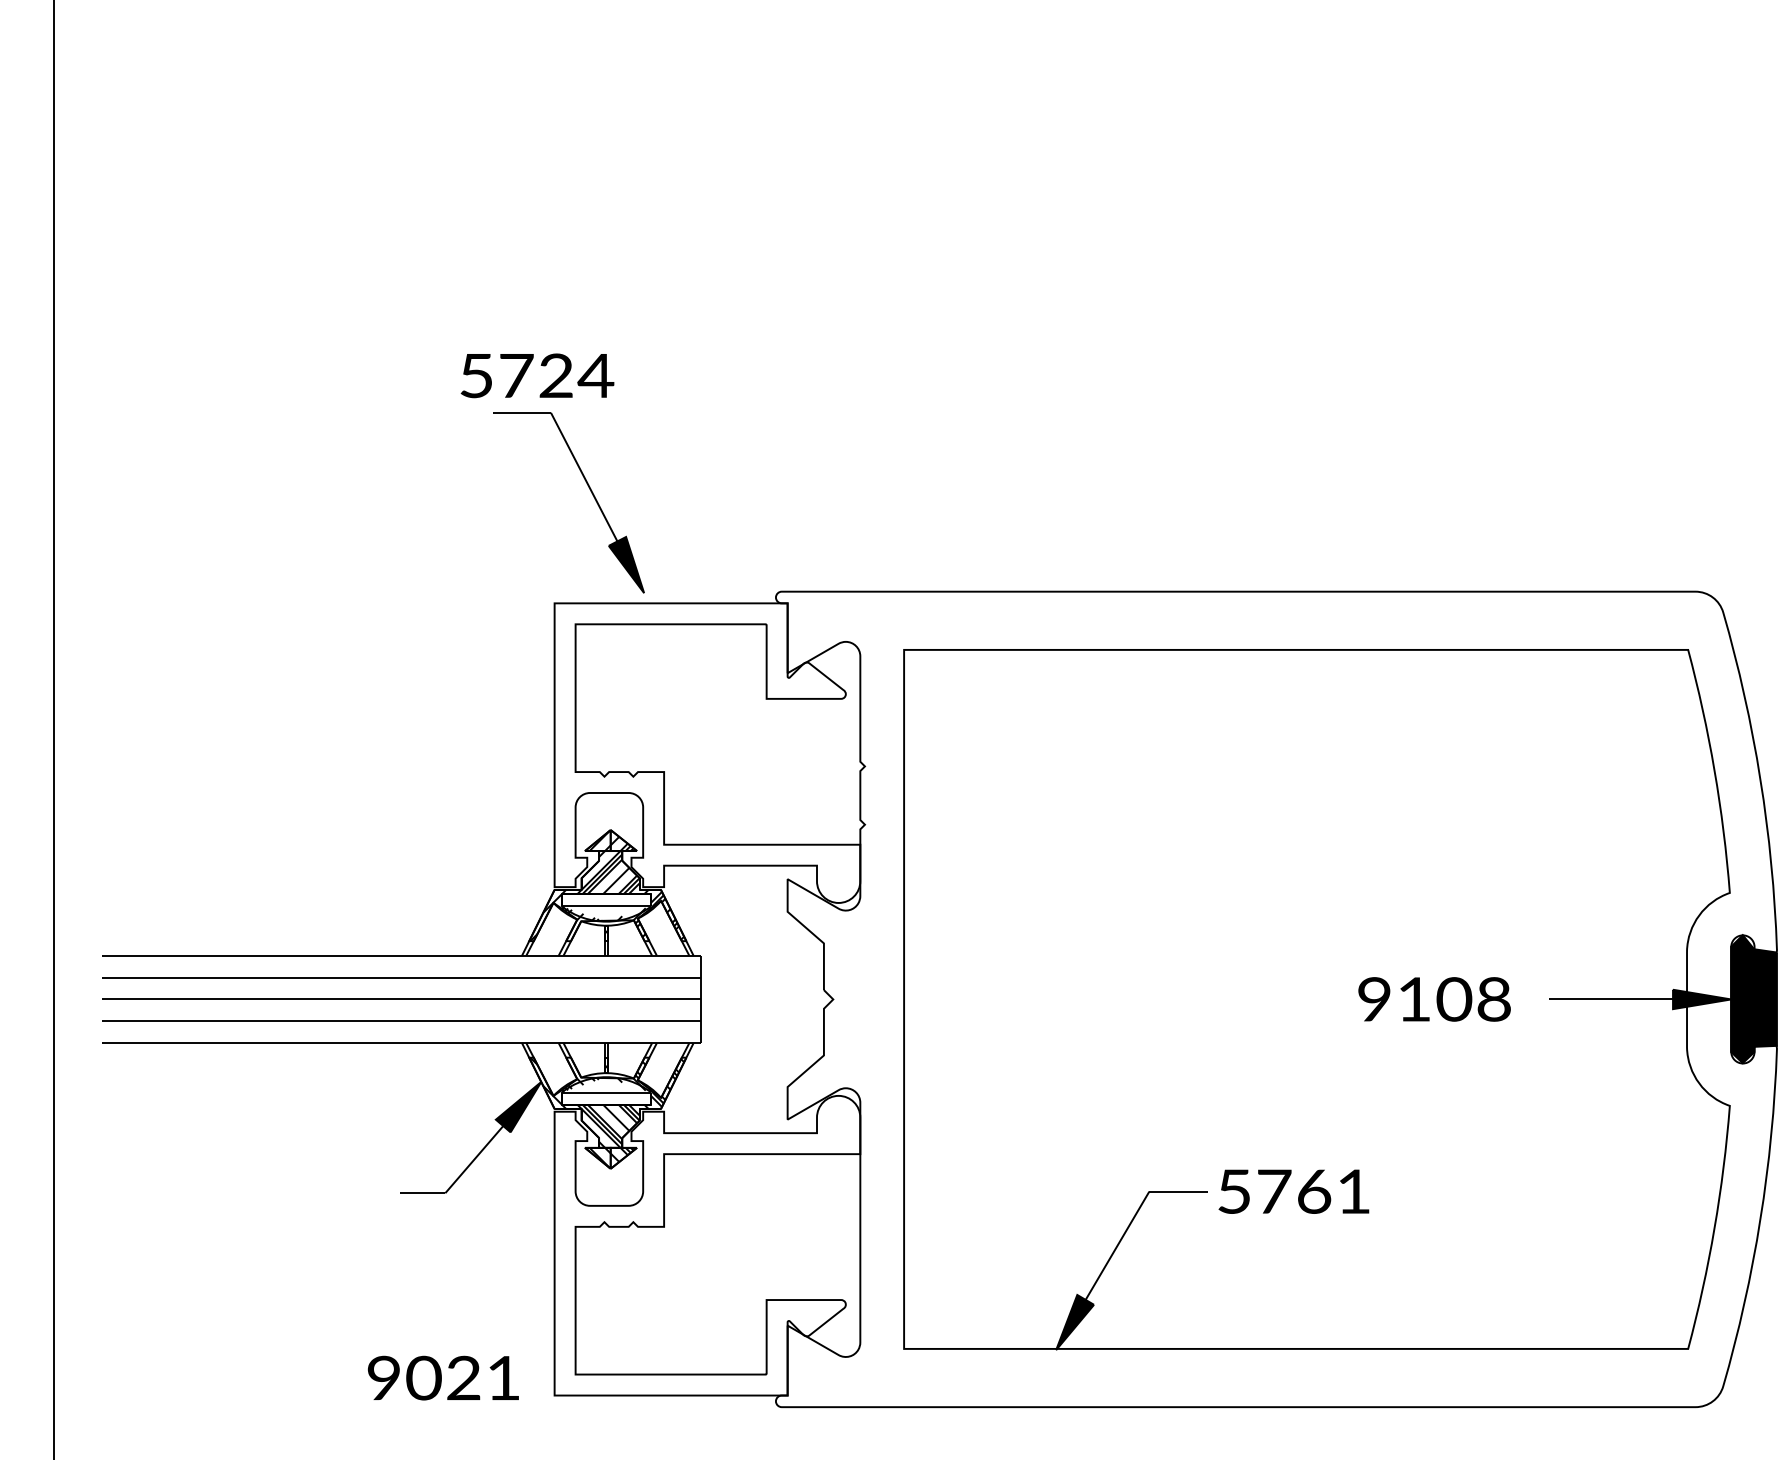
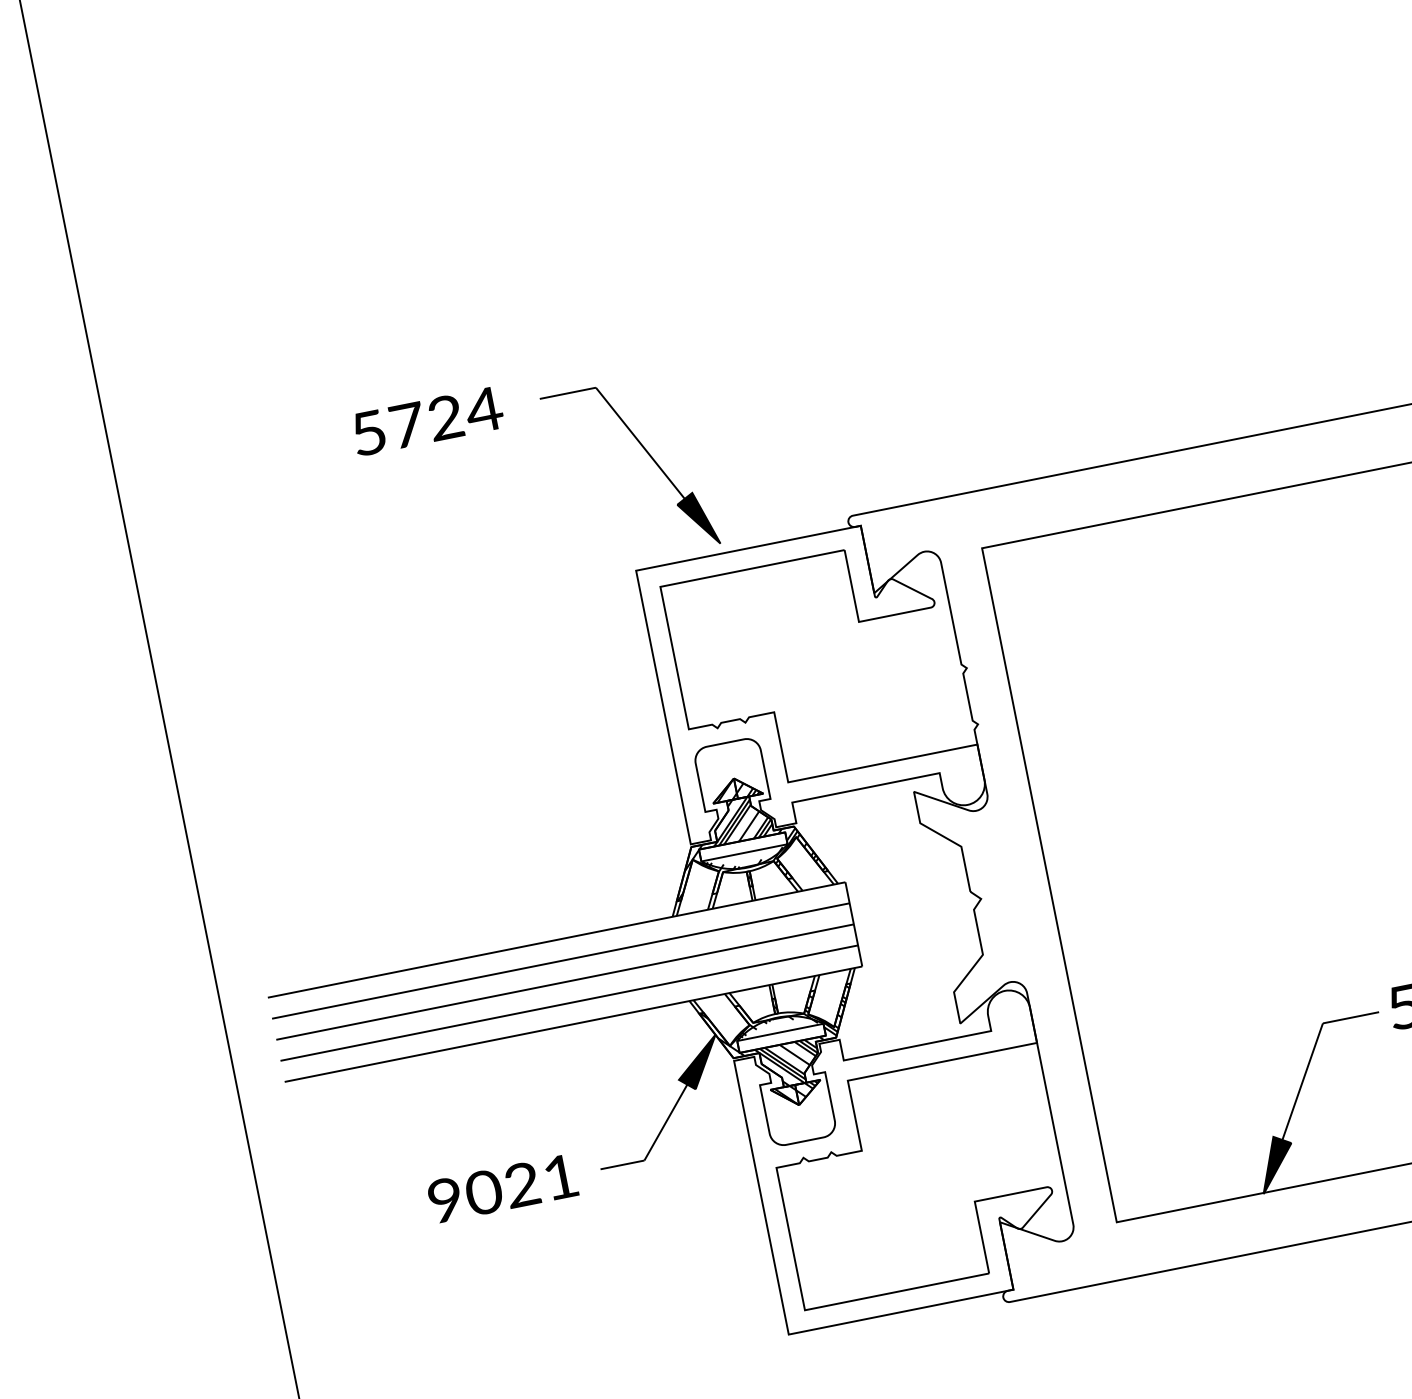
text: (537, 375) -> (427, 421), moved
text: (442, 1377) -> (501, 1188), moved

